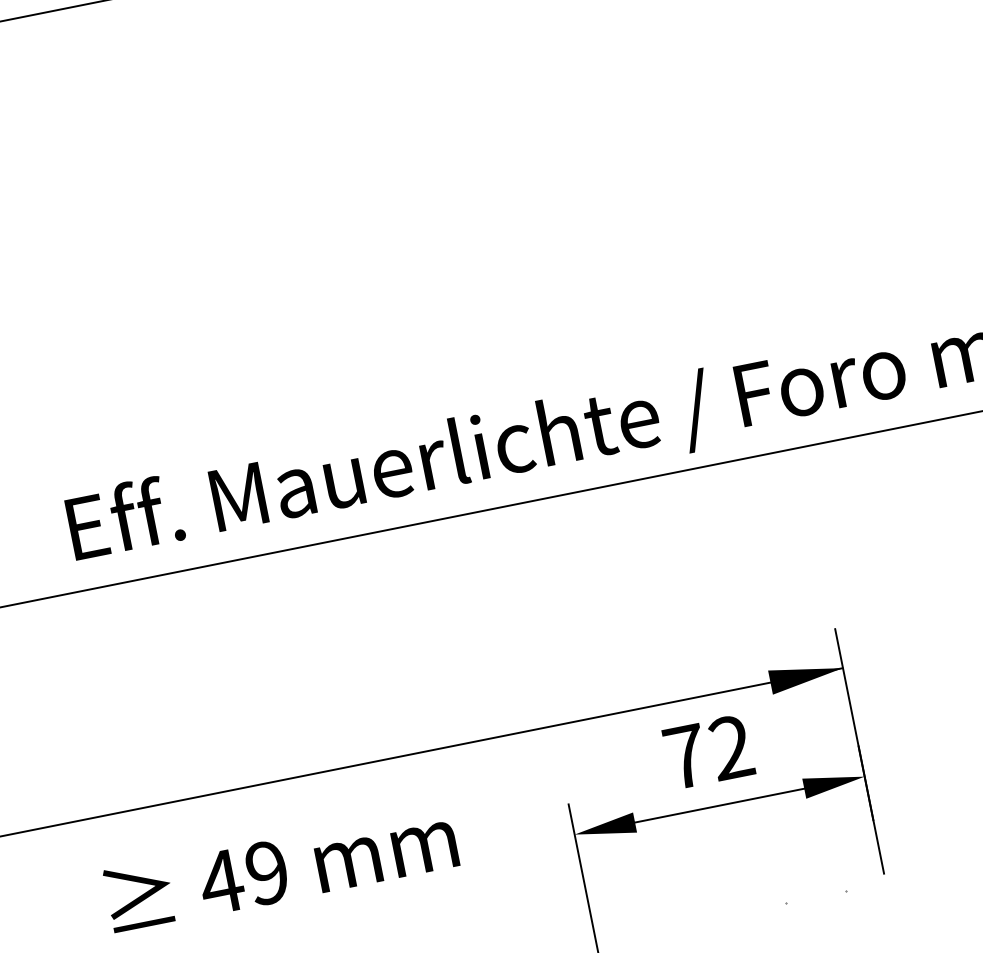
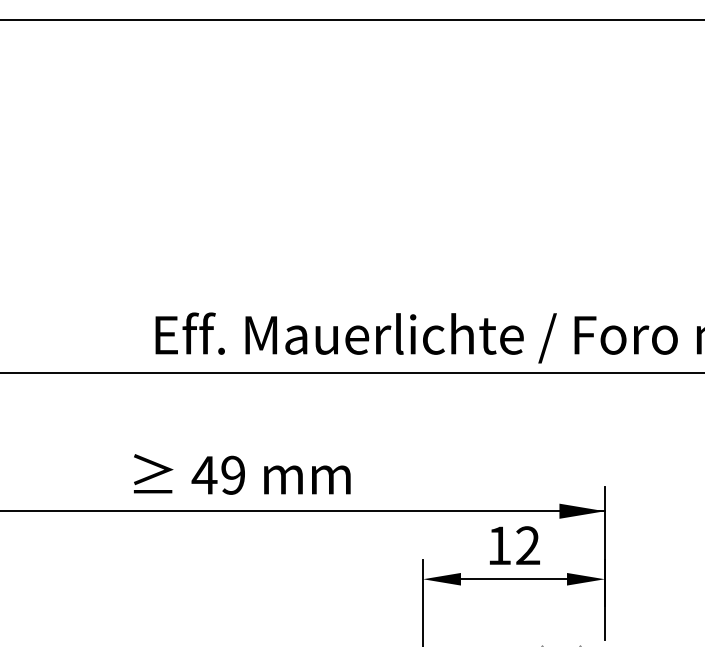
text: (685, 756) -> (499, 545), 72 -> 12
text: (281, 868) -> (242, 474), moved

